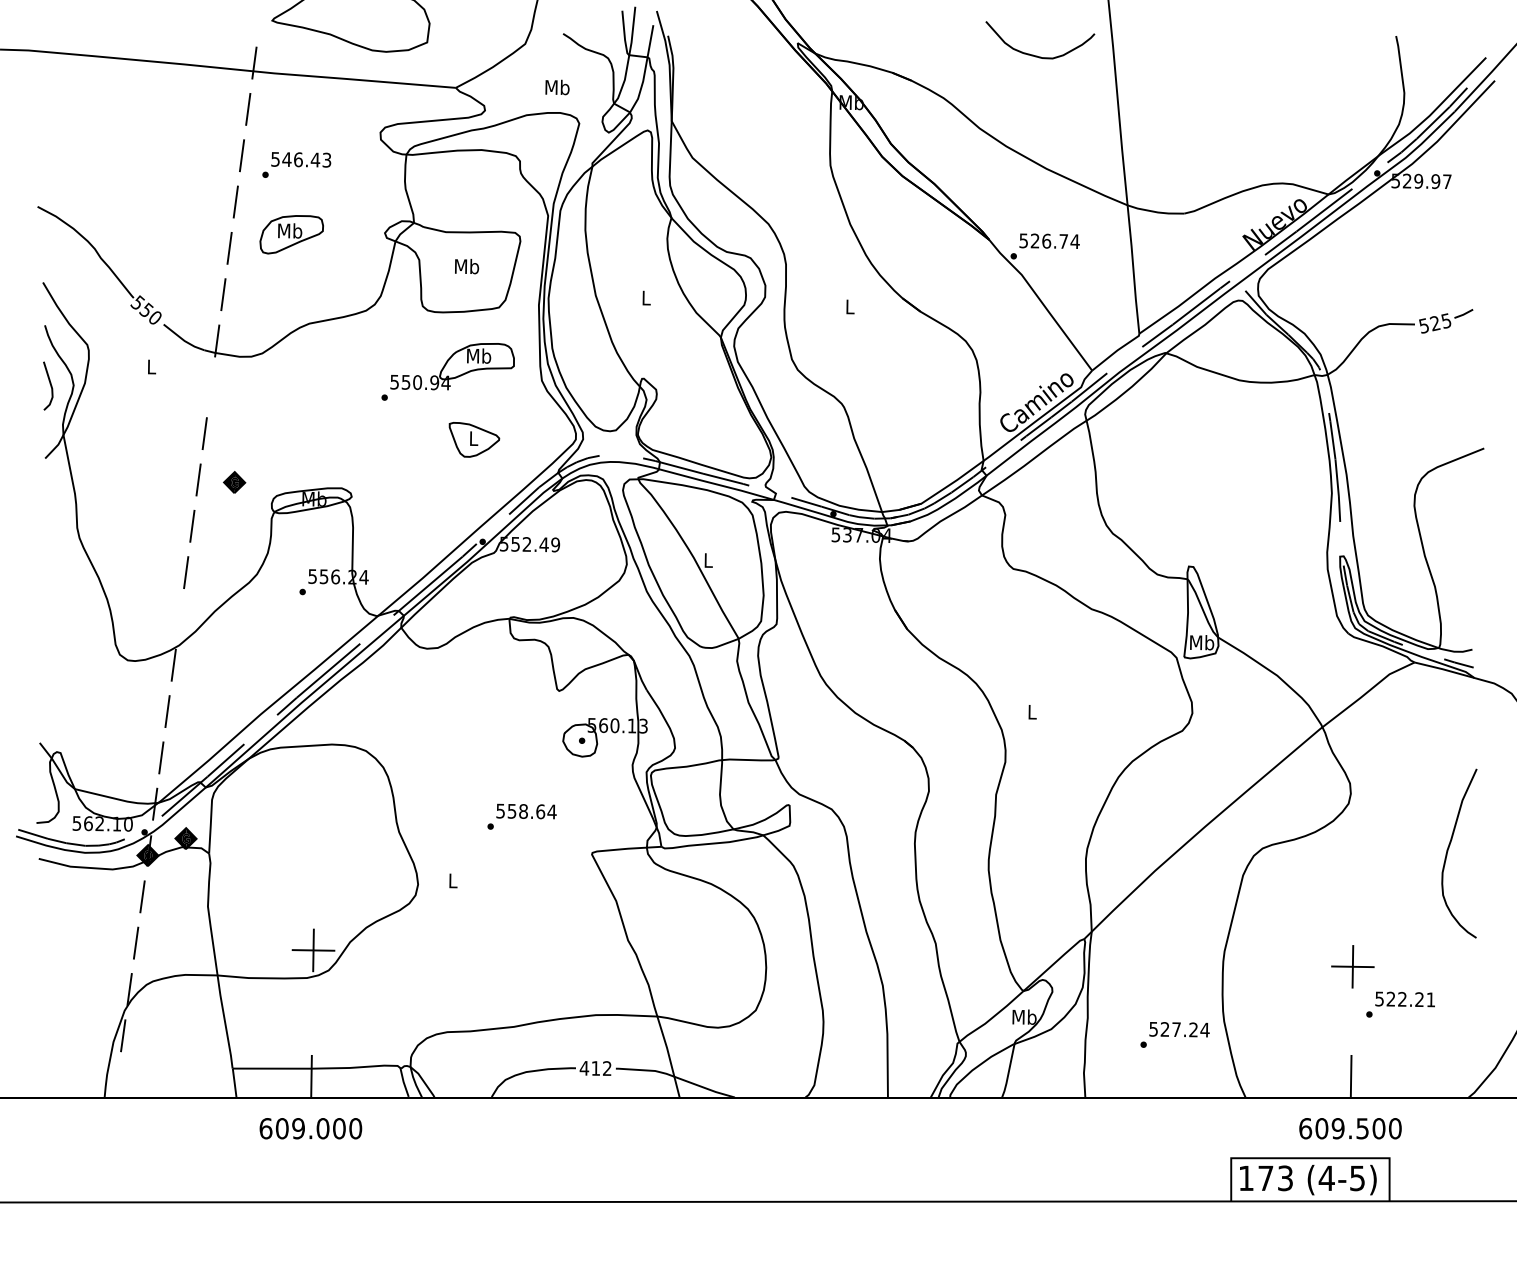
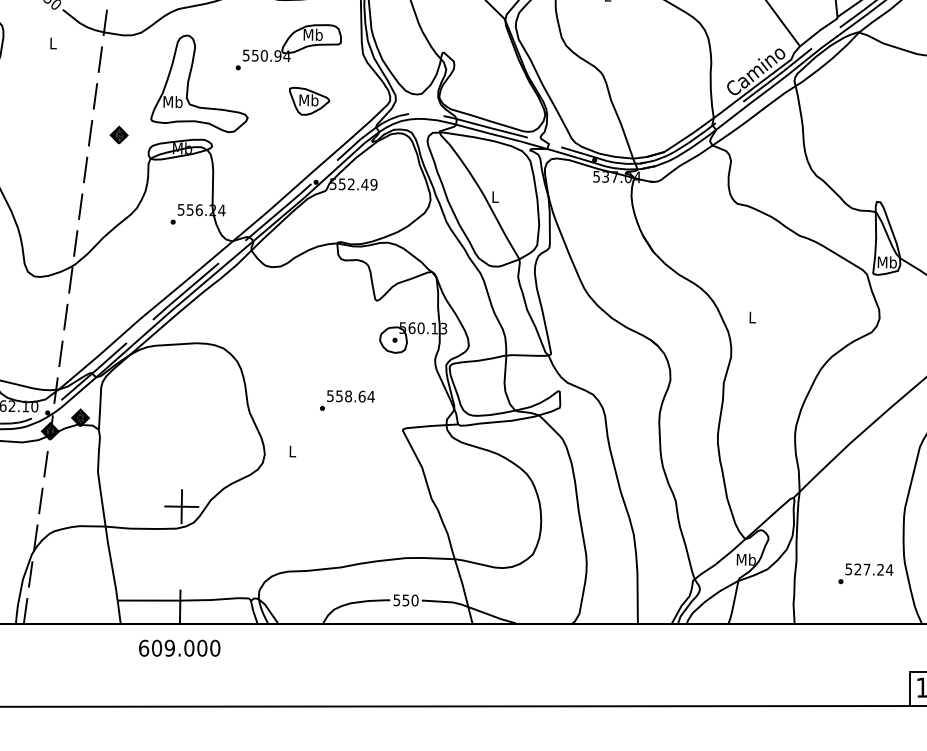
line: (210, 386) -> (99, 58), added
part: (323, 412) -> (189, 79), added
text: (473, 438) -> (308, 100), L -> Mb
line: (179, 618) -> (75, 243), added
text: (595, 1068) -> (405, 600), 412 -> 550
line: (116, 1081) -> (25, 610), added

